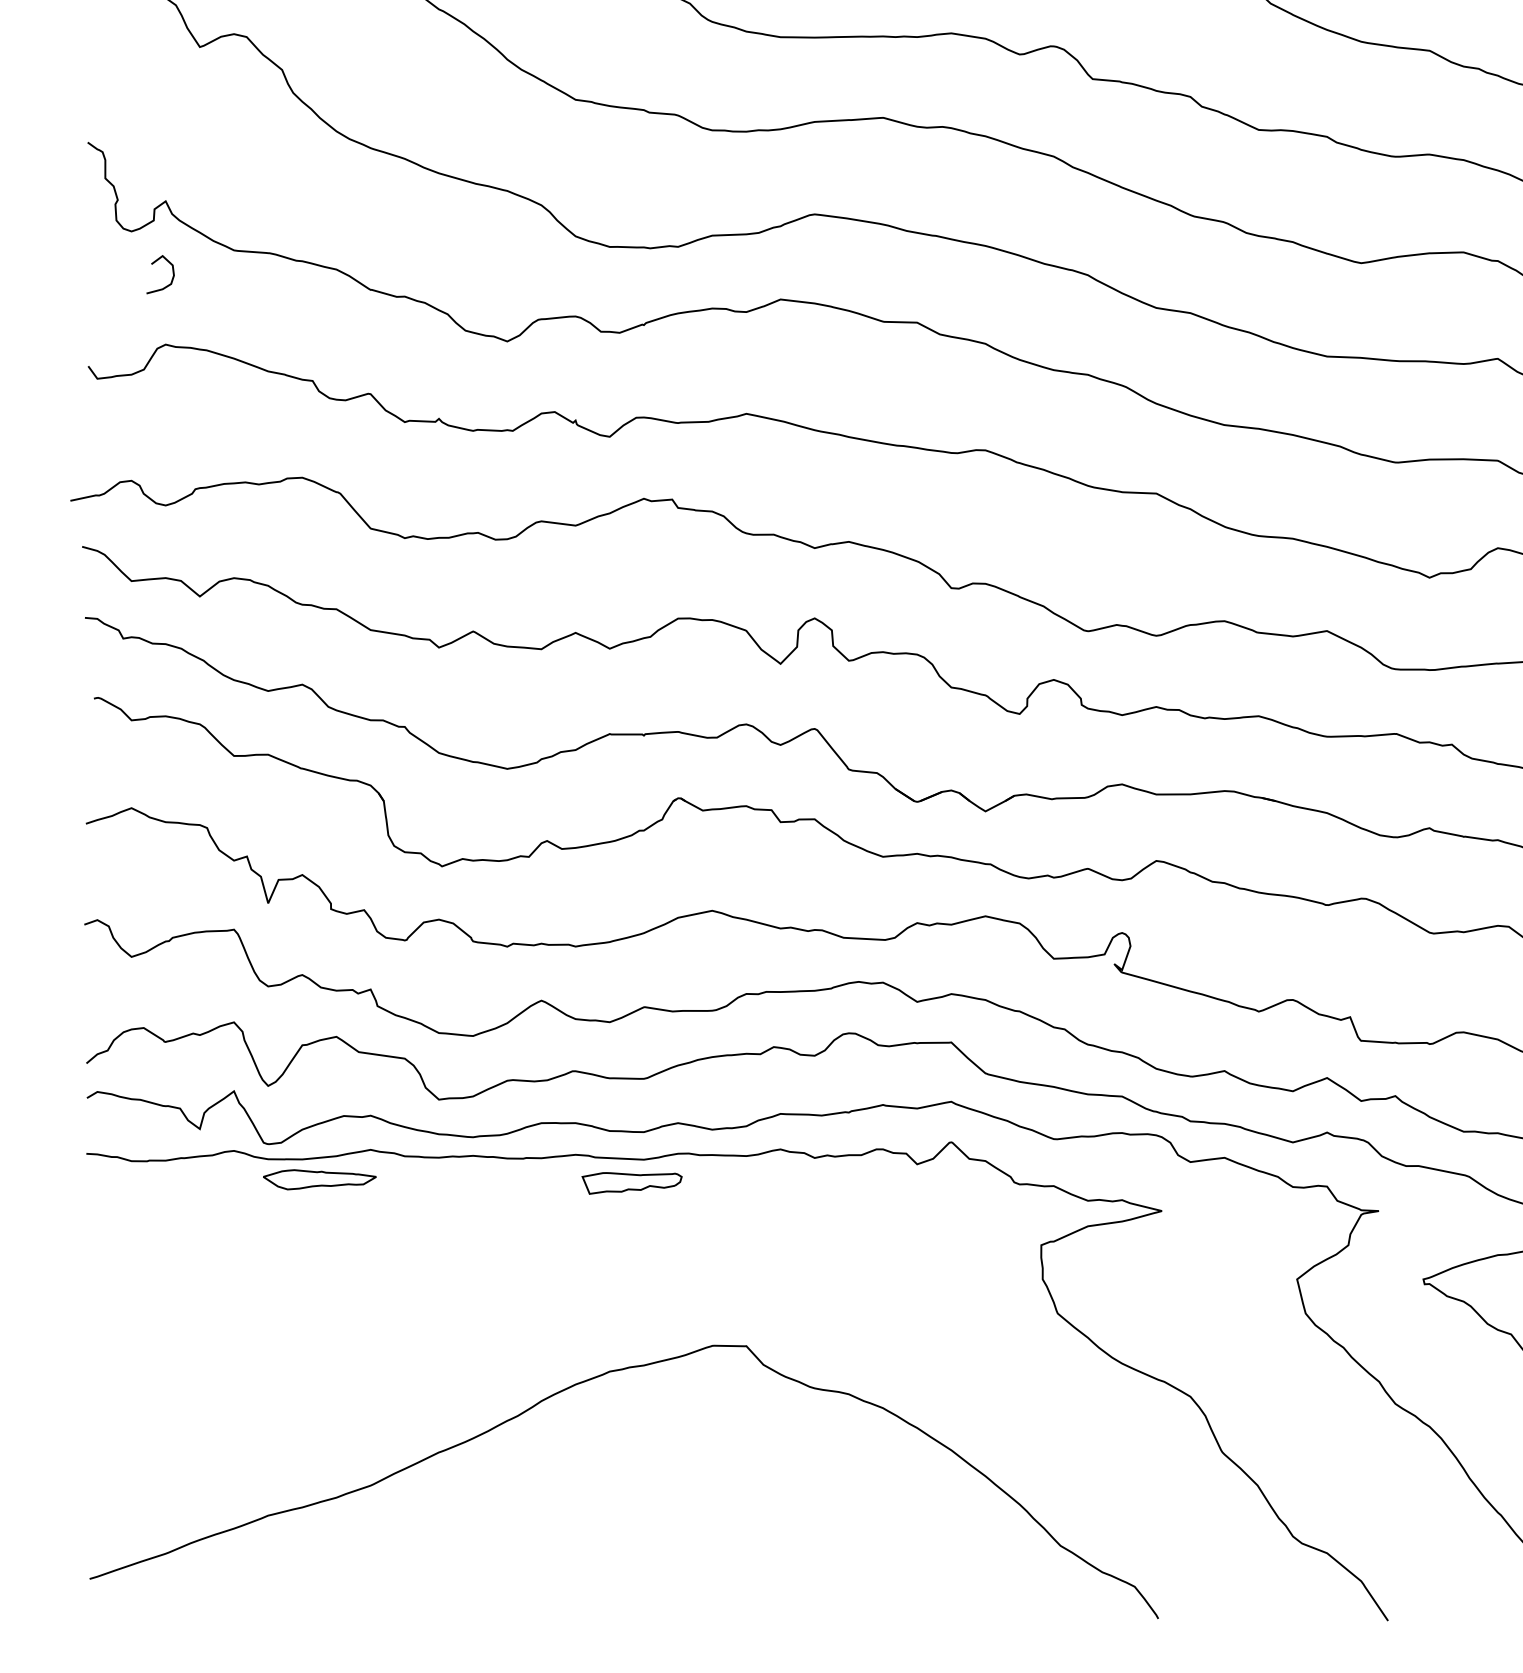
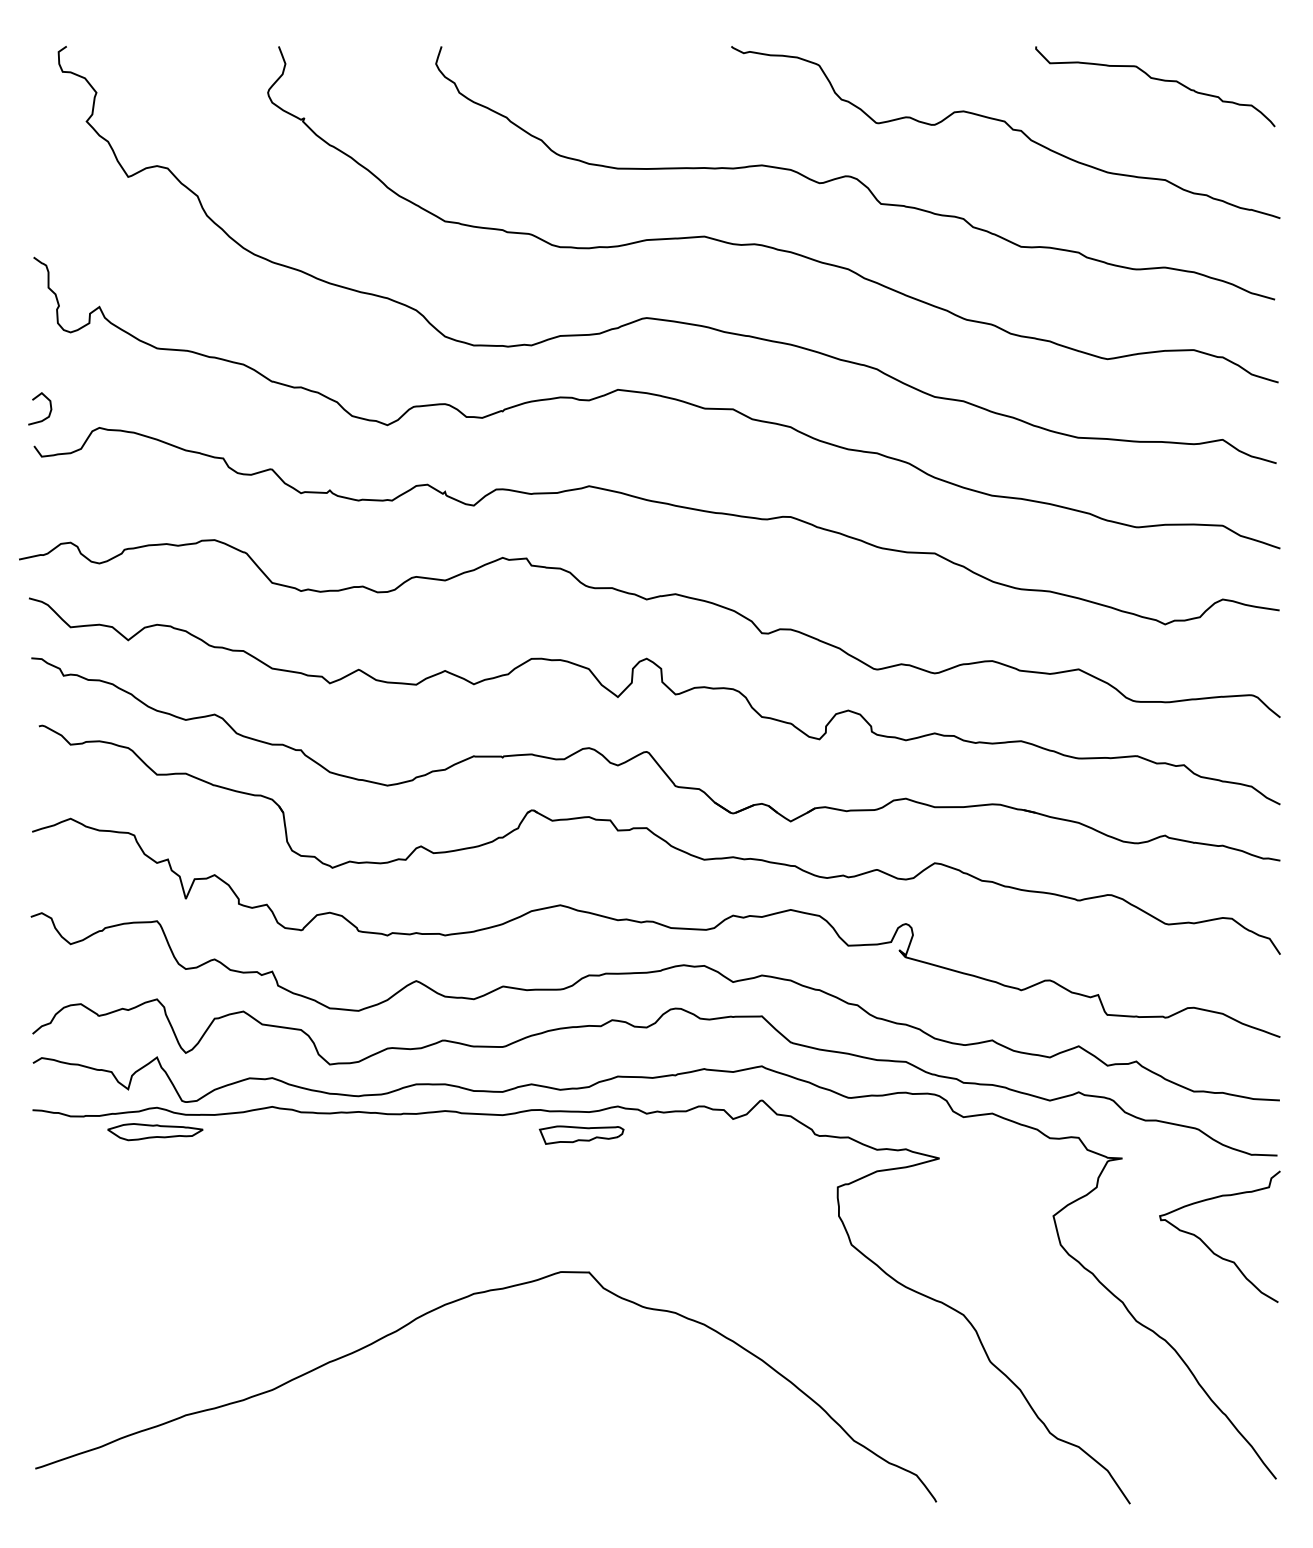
curve: (171, 277) -> (49, 411), moved
part: (319, 1180) -> (155, 1132), moved
part: (631, 1182) -> (581, 1134), moved

